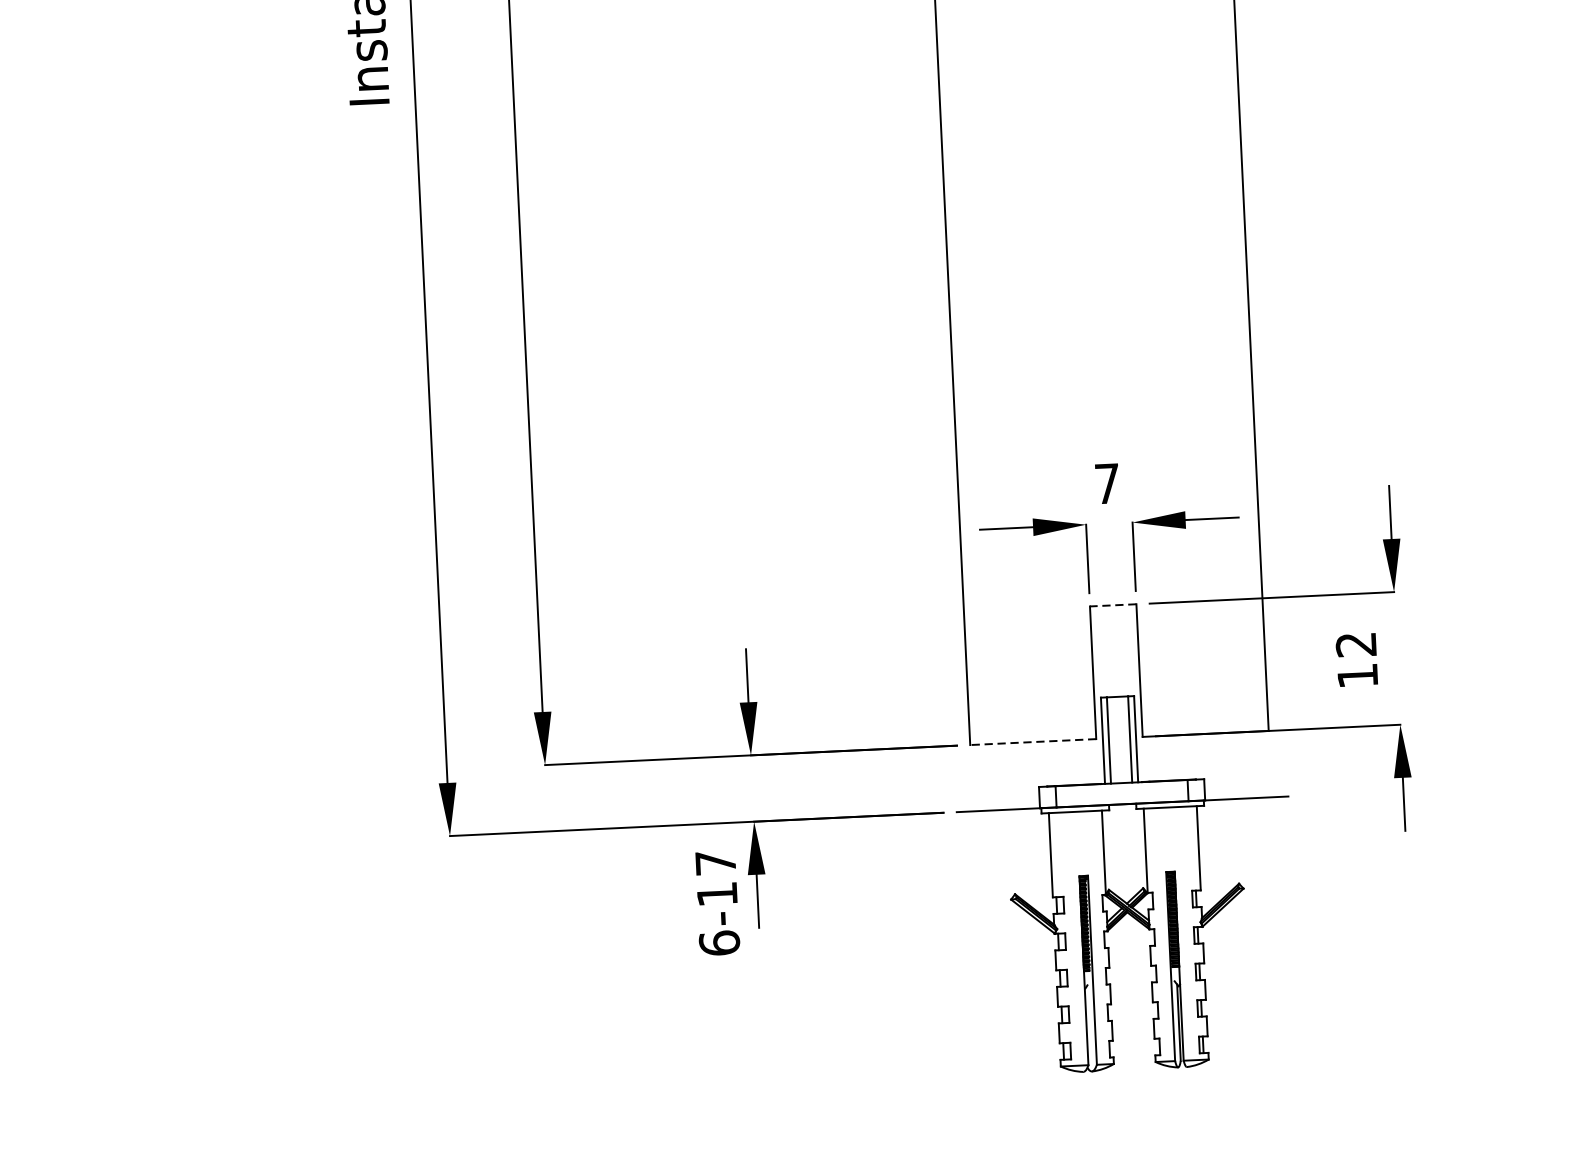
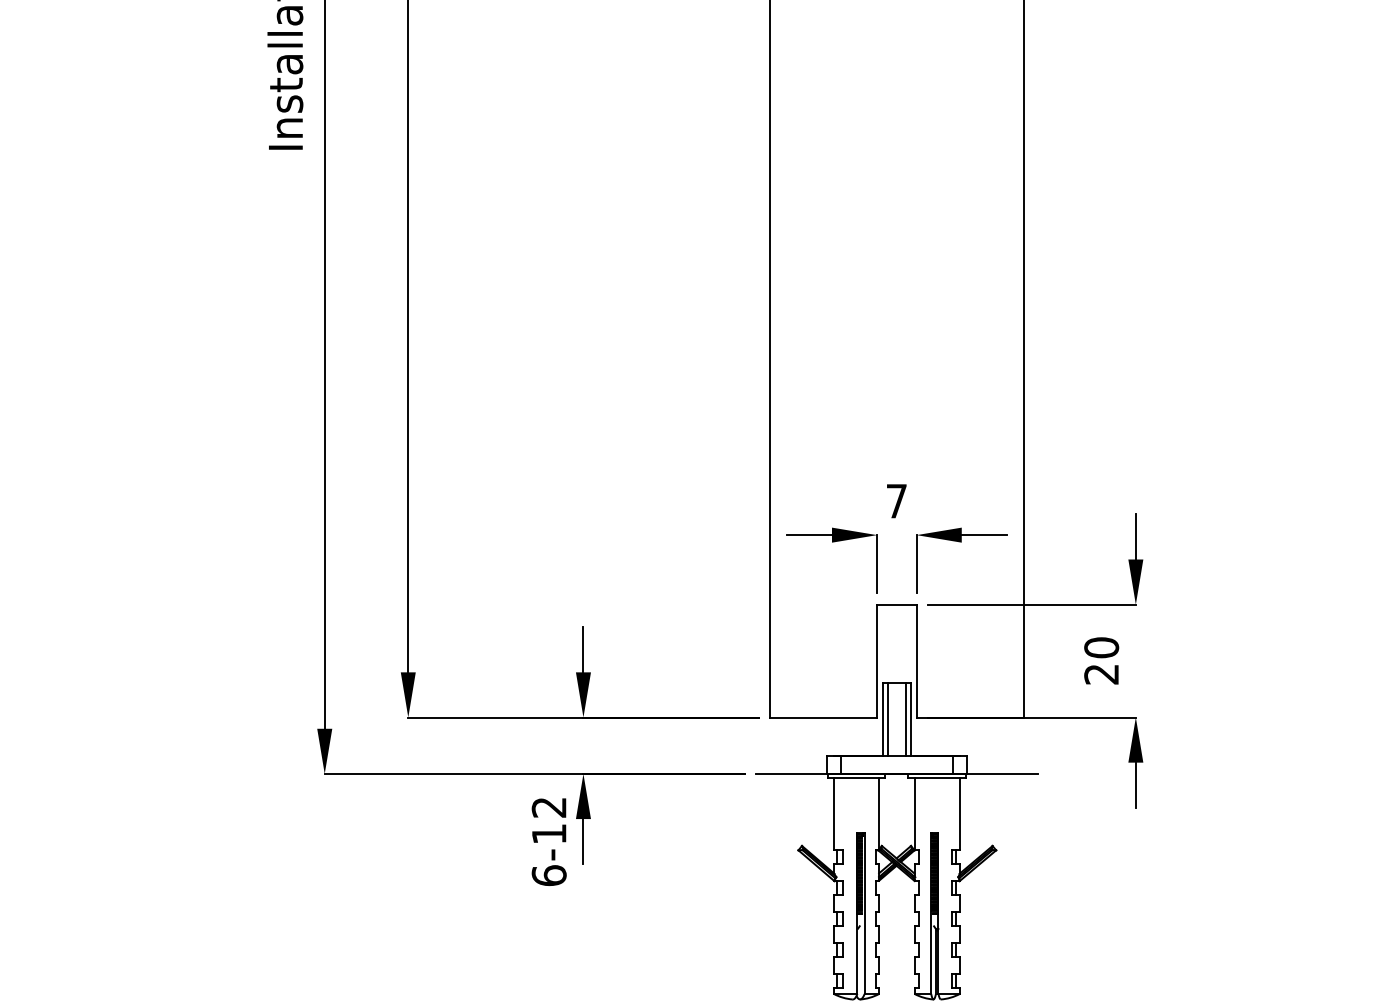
line: (1112, 605) -> (896, 604), dashed -> solid
text: (1356, 659) -> (1101, 660), 12 -> 20
line: (1033, 742) -> (823, 717), dashed -> solid
text: (714, 863) -> (548, 807), 6-17 -> 6-12

